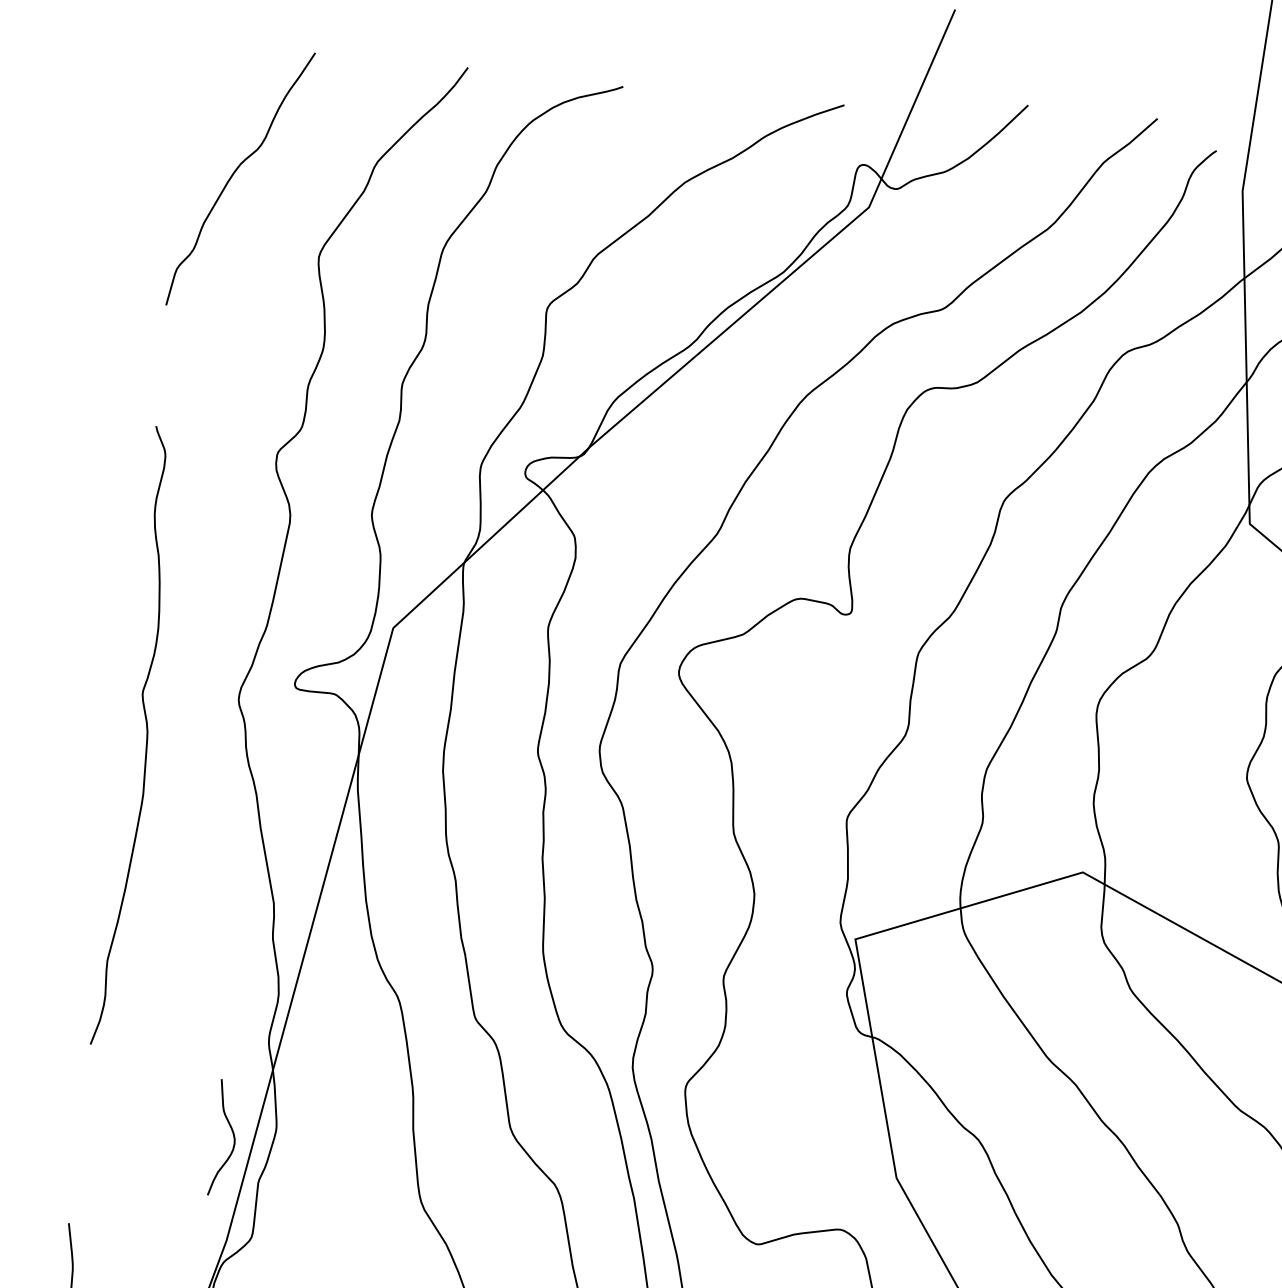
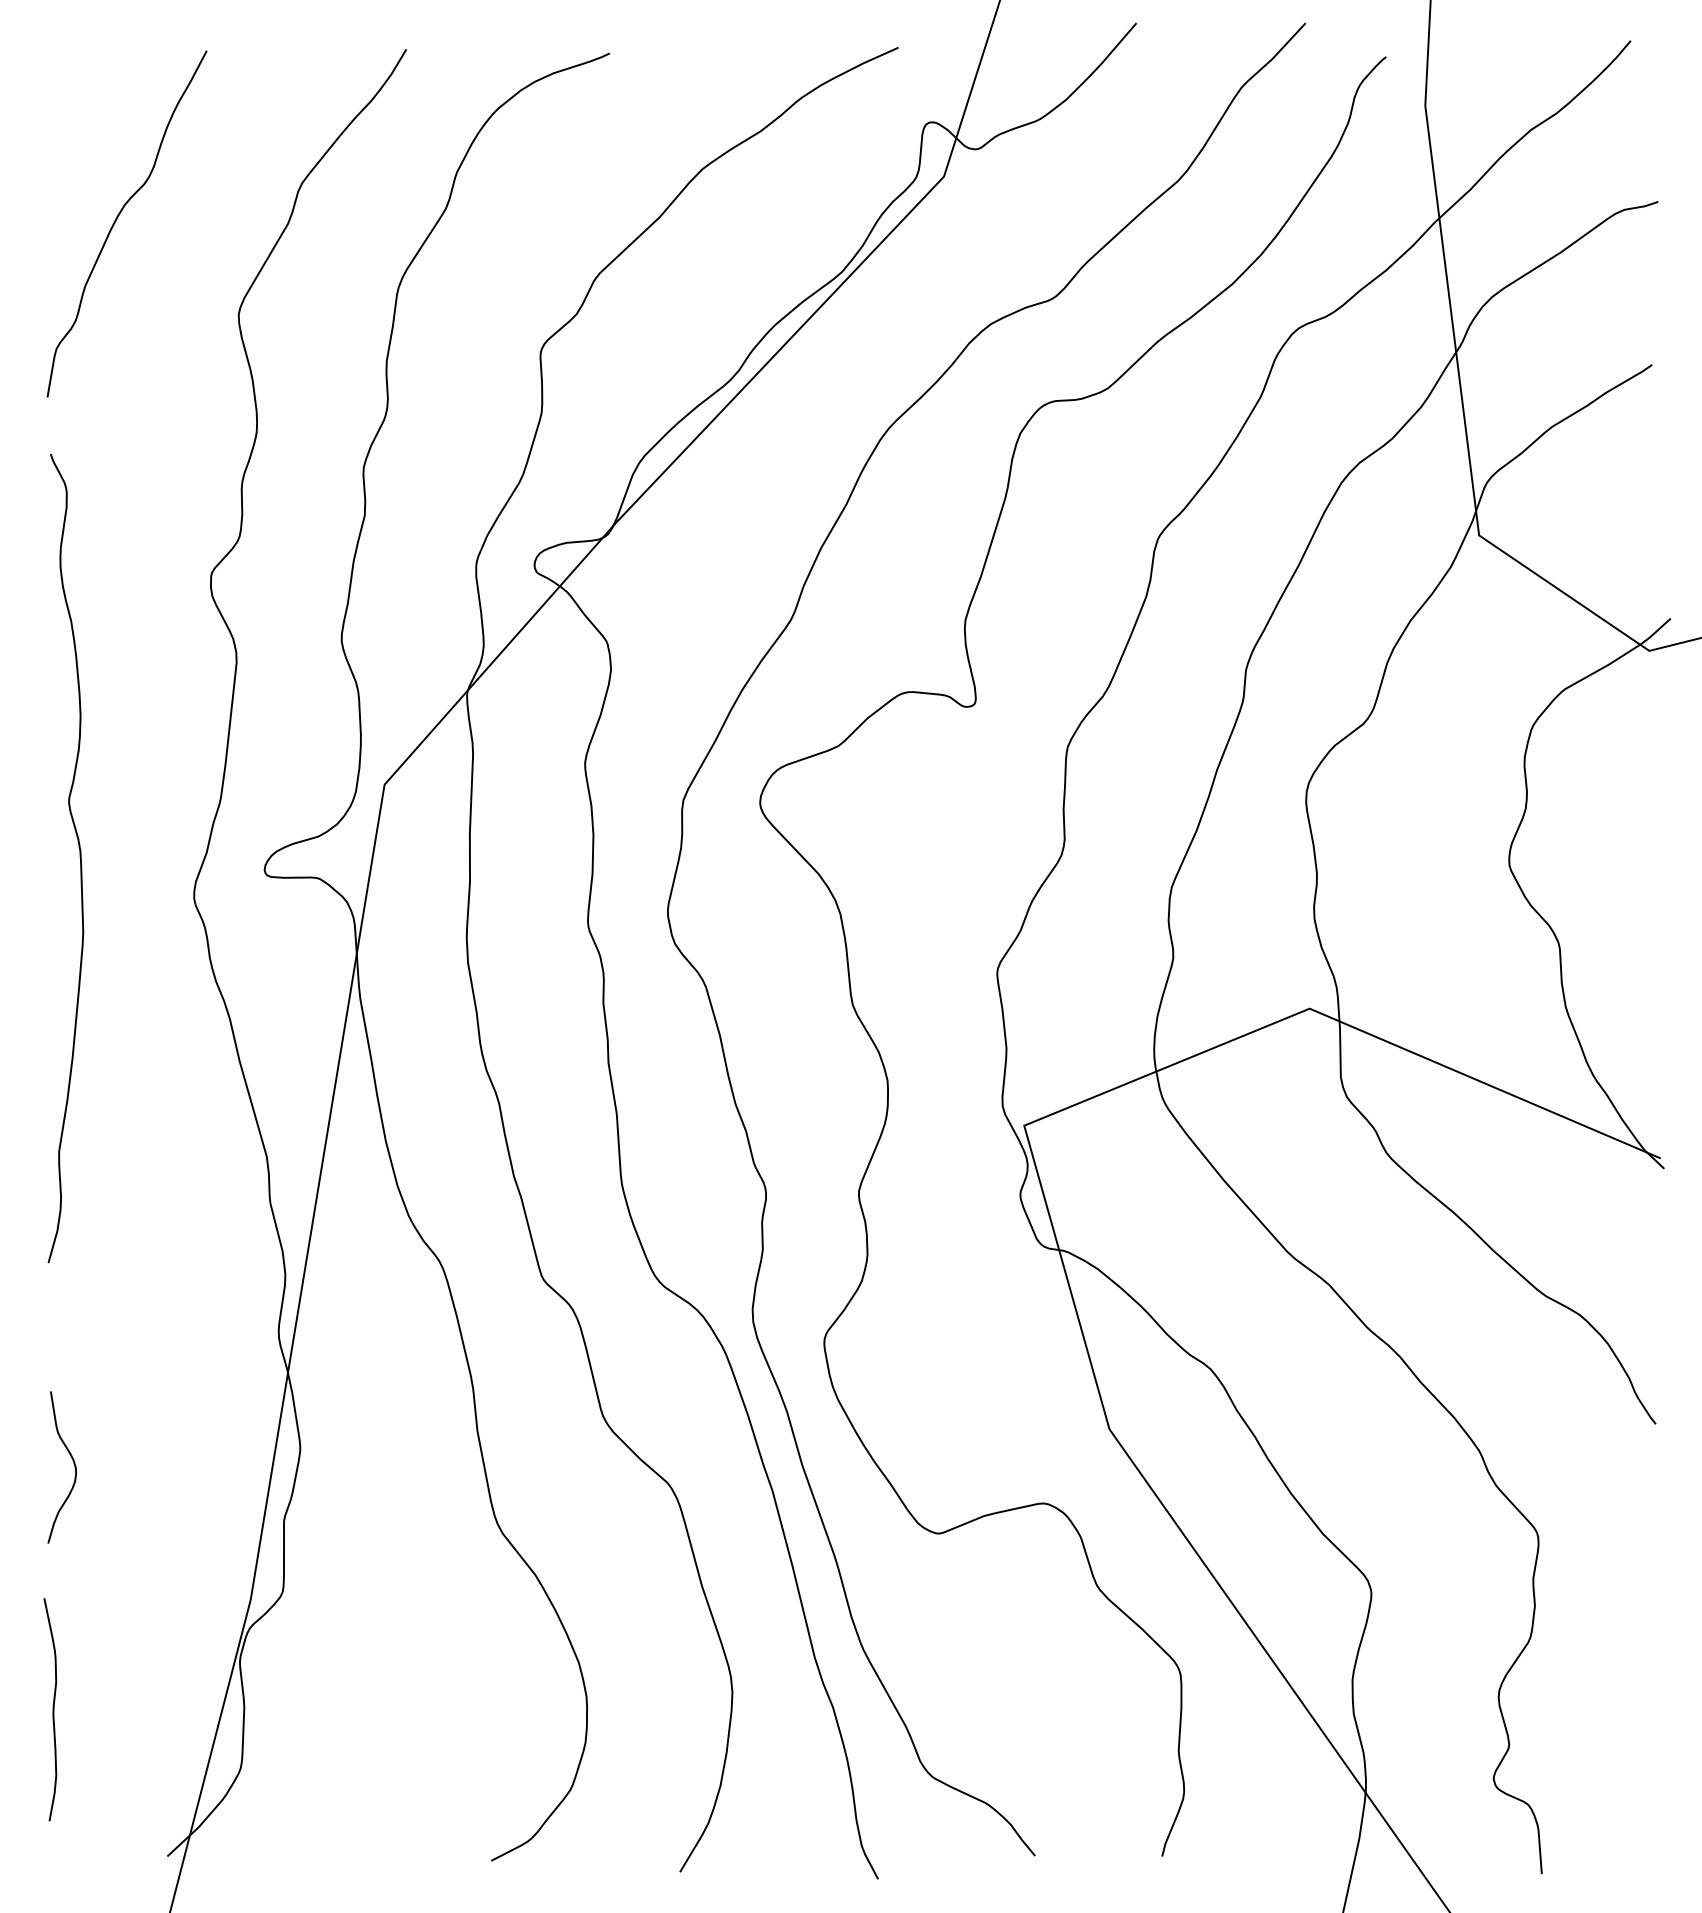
curve: (146, 736) -> (79, 857), moved
curve: (233, 1136) -> (73, 1464), moved

